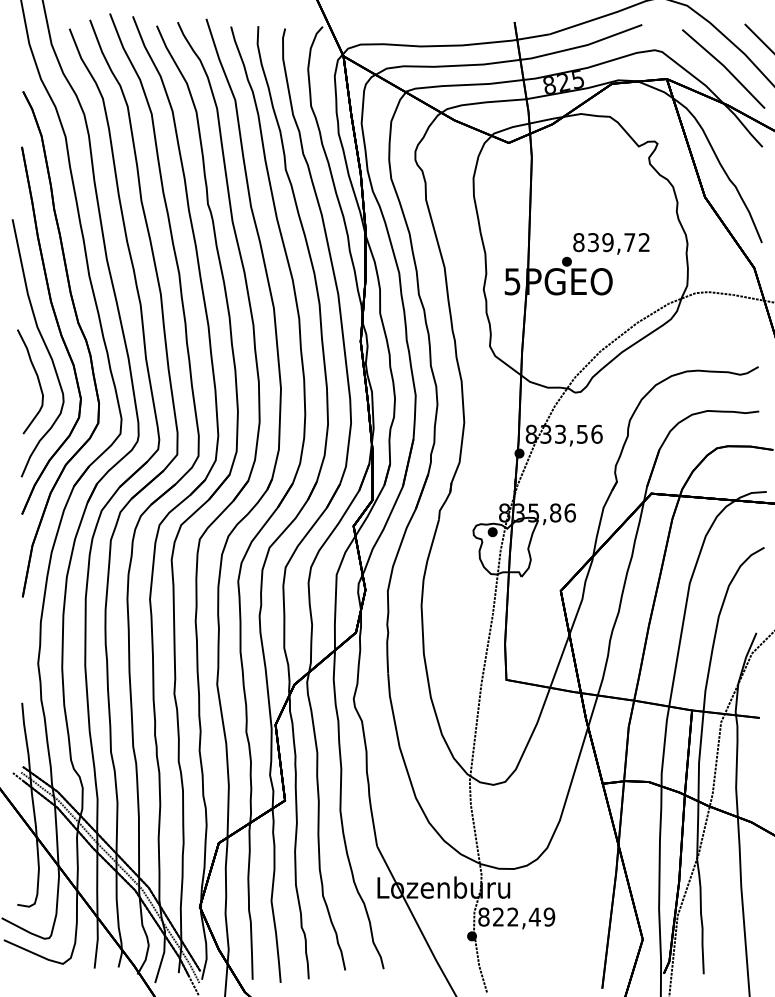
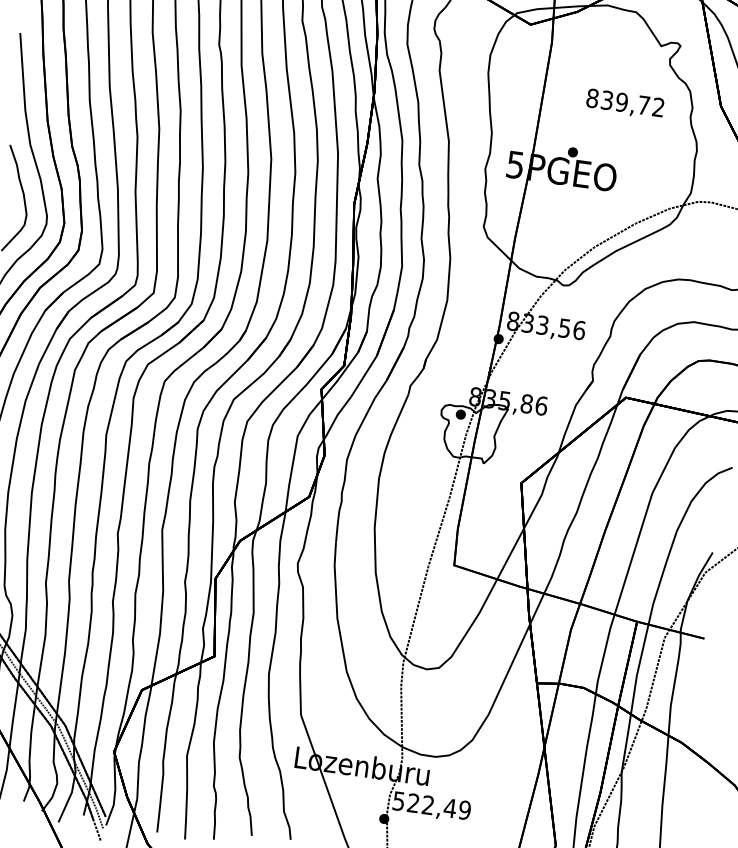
text: (611, 243) -> (625, 103), moved
text: (483, 916) -> (398, 800), 822,49 -> 522,49

